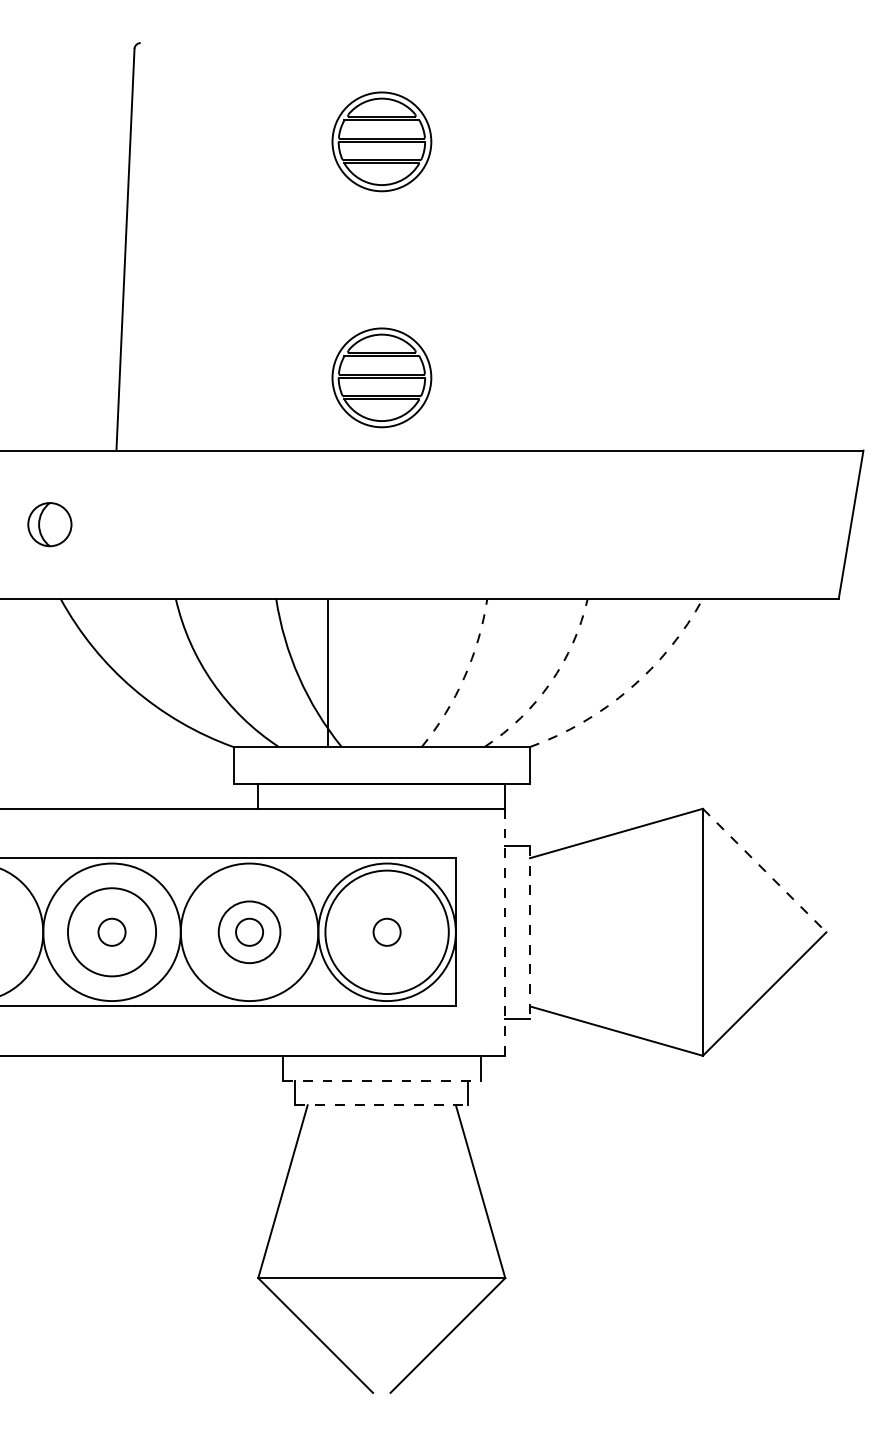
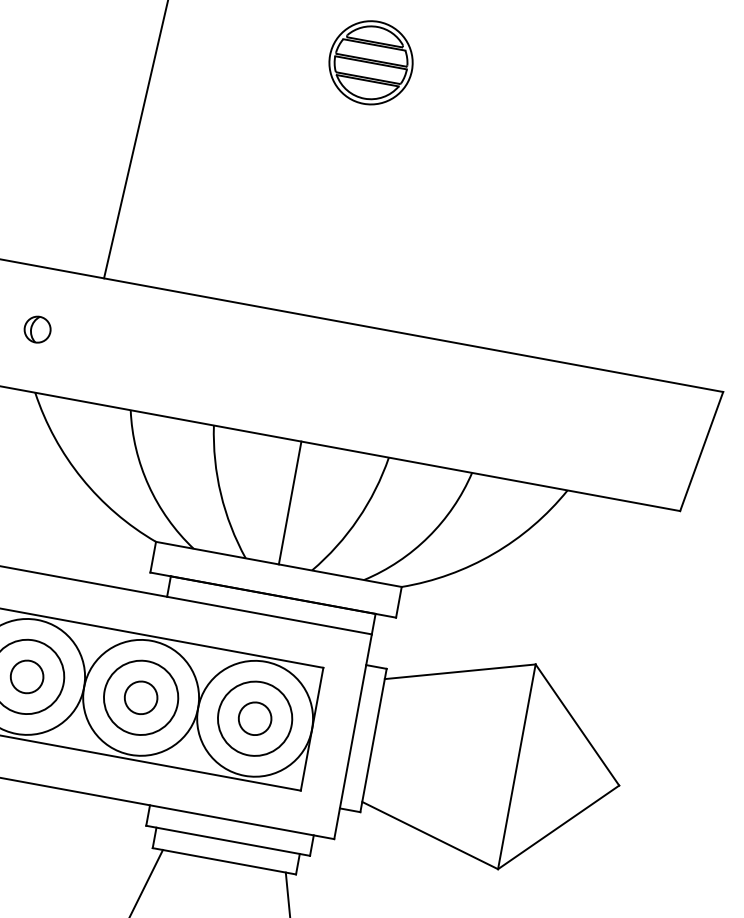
part: (381, 377) -> (334, 258), removed
part: (49, 524) -> (37, 329), size x0.71
line: (327, 672) -> (289, 502), moved
arc: (464, 677) -> (358, 519), dashed -> solid
arc: (550, 682) -> (428, 536), dashed -> solid
arc: (630, 688) -> (493, 553), dashed -> solid
line: (765, 870) -> (578, 725), dashed -> solid
circle: (111, 931) -> (26, 676), size x1.43
circle: (249, 931) -> (141, 697), size x1.43
circle: (386, 931) -> (254, 718), size x1.43
circle: (249, 932) -> (141, 697), size x1.43
circle: (387, 932) -> (255, 718), size x0.71
line: (505, 932) -> (353, 736), dashed -> solid
line: (529, 932) -> (373, 740), dashed -> solid
line: (381, 1080) -> (227, 840), dashed -> solid
line: (382, 1105) -> (224, 861), dashed -> solid

